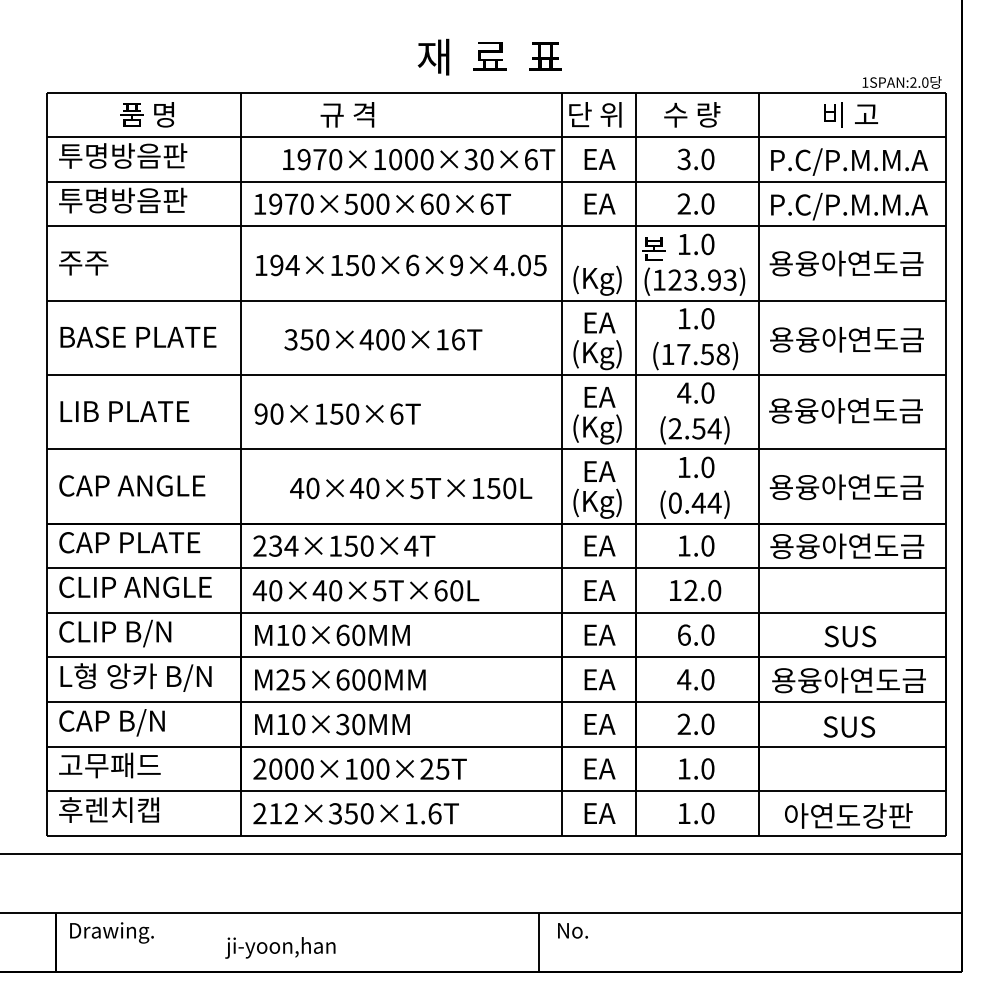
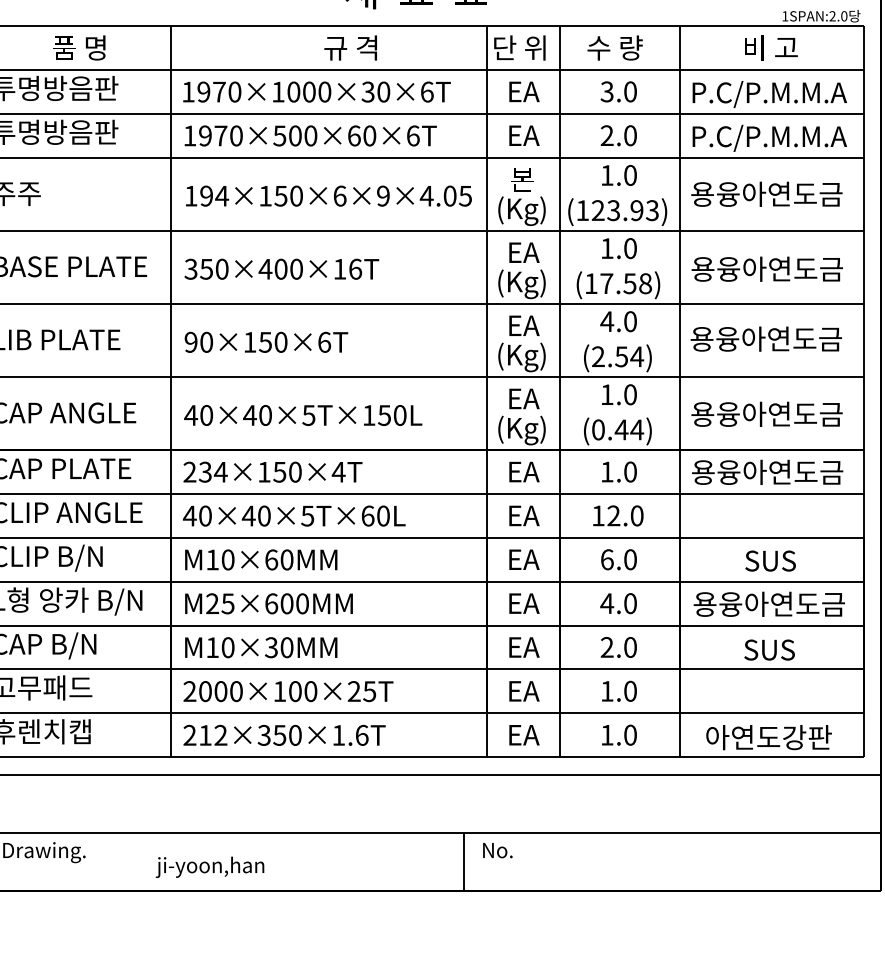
text: (347, 114) -> (350, 47), moved
text: (419, 159) -> (317, 91), moved
text: (653, 248) -> (521, 179), moved
text: (383, 339) -> (281, 268), moved
text: (411, 488) -> (303, 415), moved

